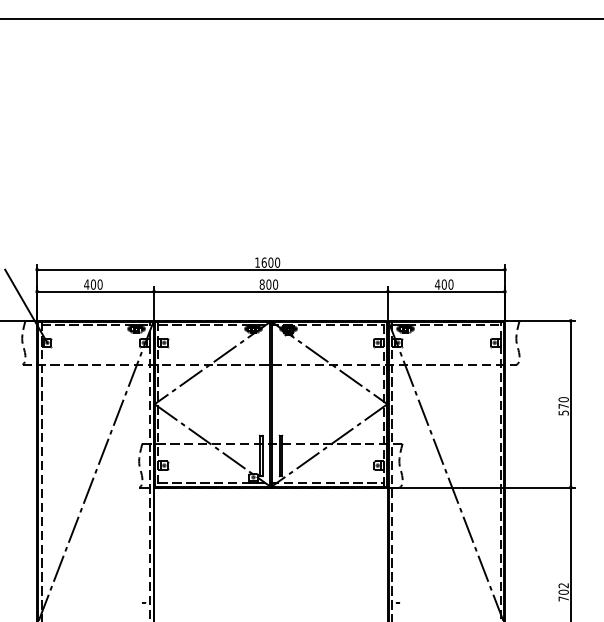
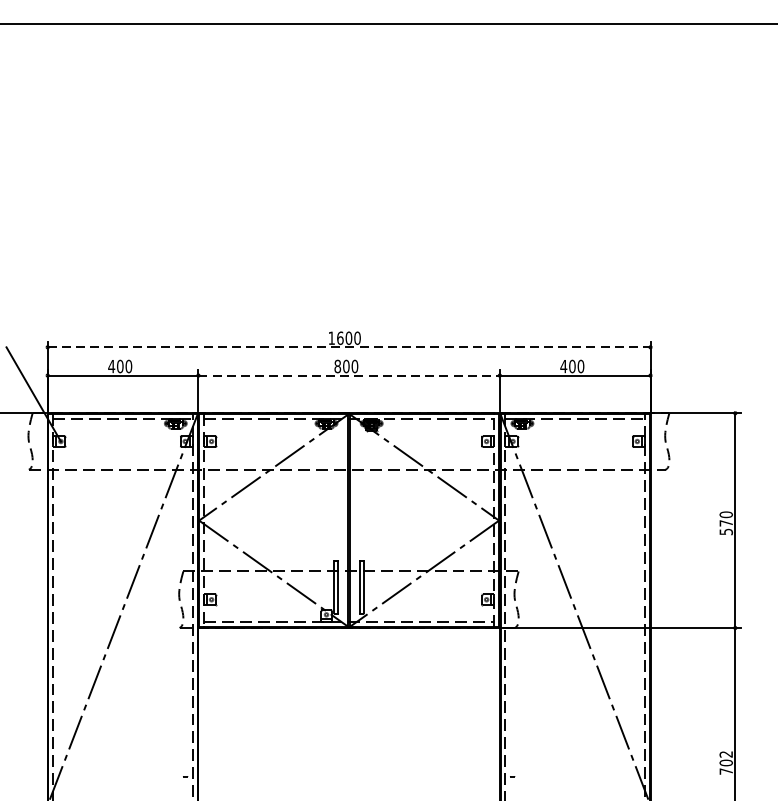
line: (271, 269) -> (349, 347), solid -> dashed
line: (271, 291) -> (349, 375), solid -> dashed

